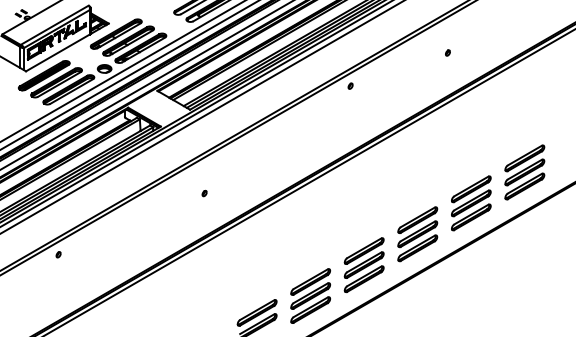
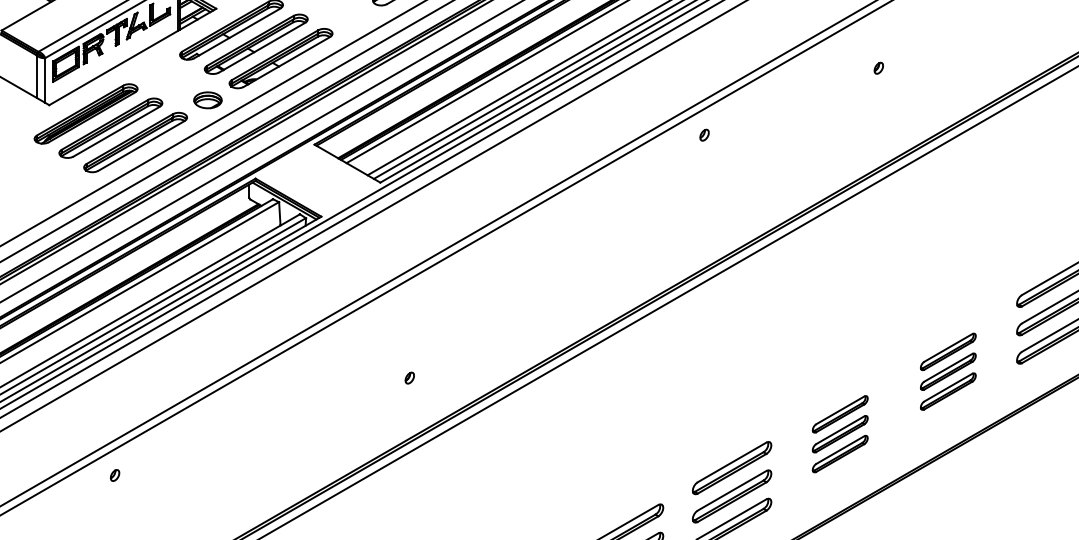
part: (447, 52) -> (877, 67), moved
part: (204, 193) -> (409, 378), moved
part: (471, 203) -> (948, 371), size x0.7
part: (417, 234) -> (839, 434), size x0.7

